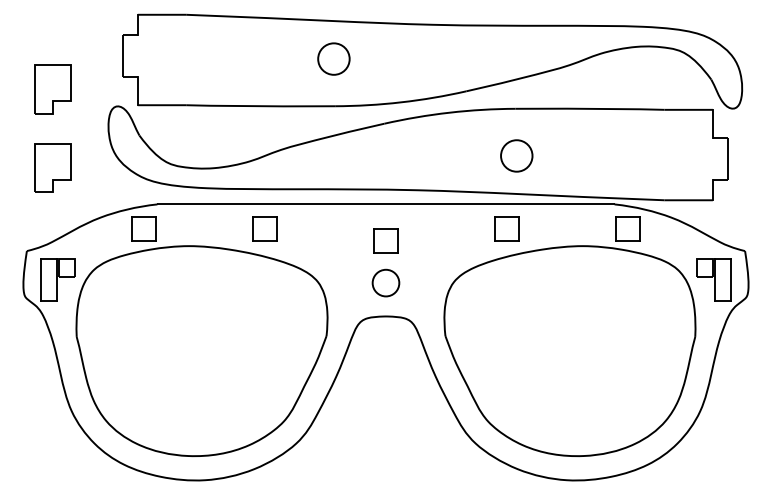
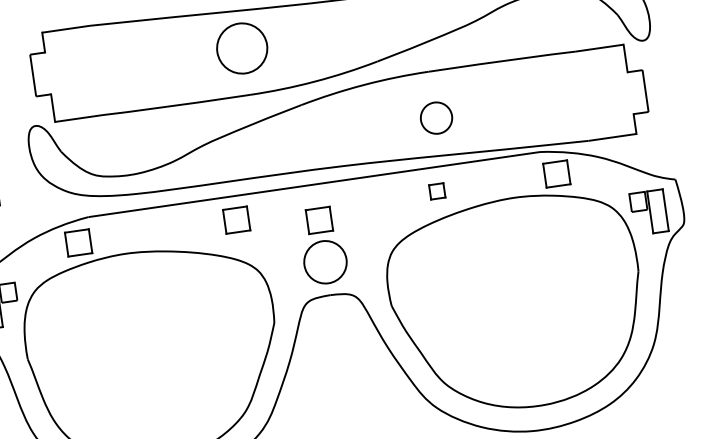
circle: (333, 58) -> (241, 47), size x1.6
part: (264, 228) -> (236, 220), moved
part: (506, 228) -> (436, 191), size x0.6
circle: (385, 282) -> (324, 261), size x1.6

